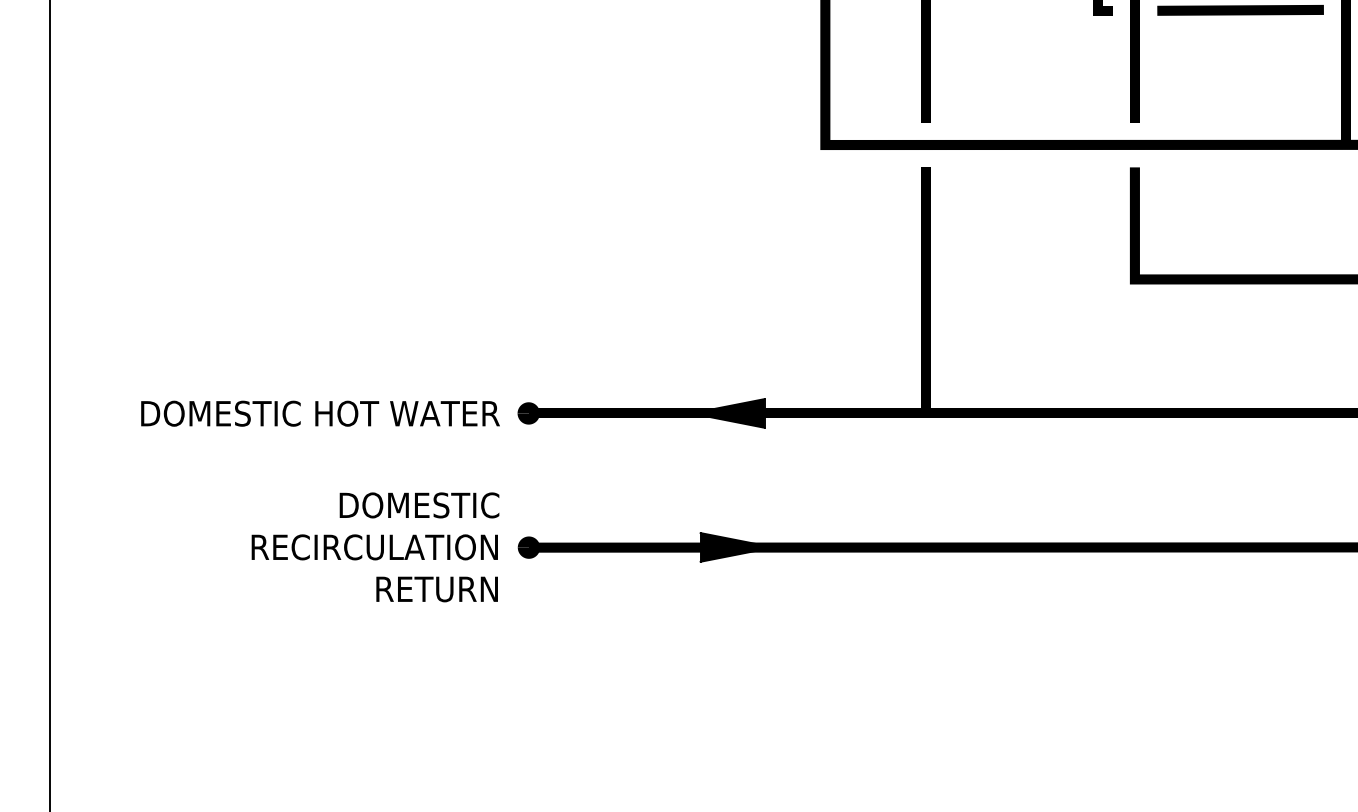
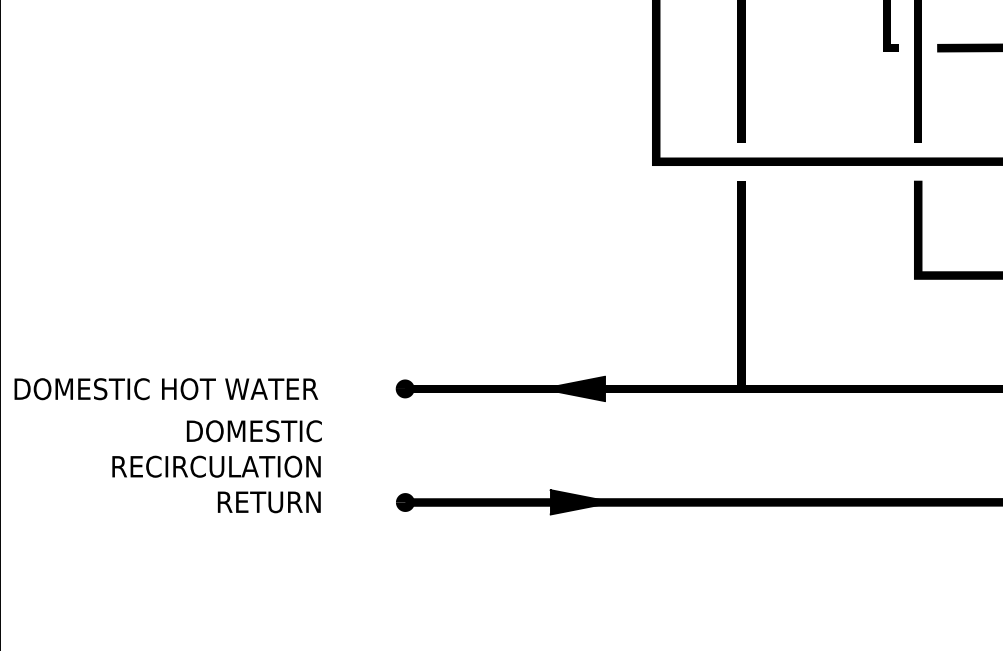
text: (320, 413) -> (166, 388), moved
text: (375, 547) -> (217, 466), moved

